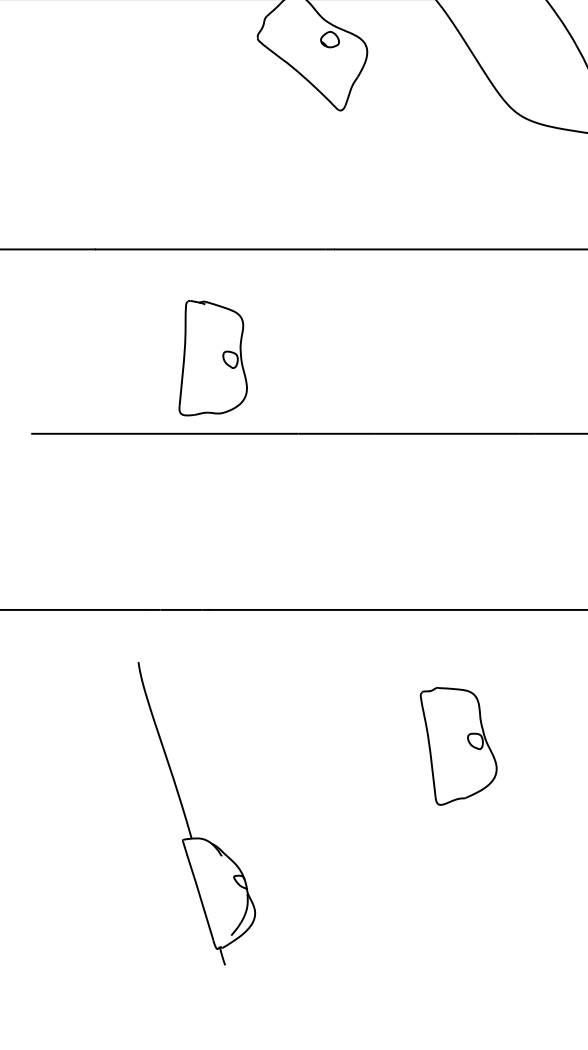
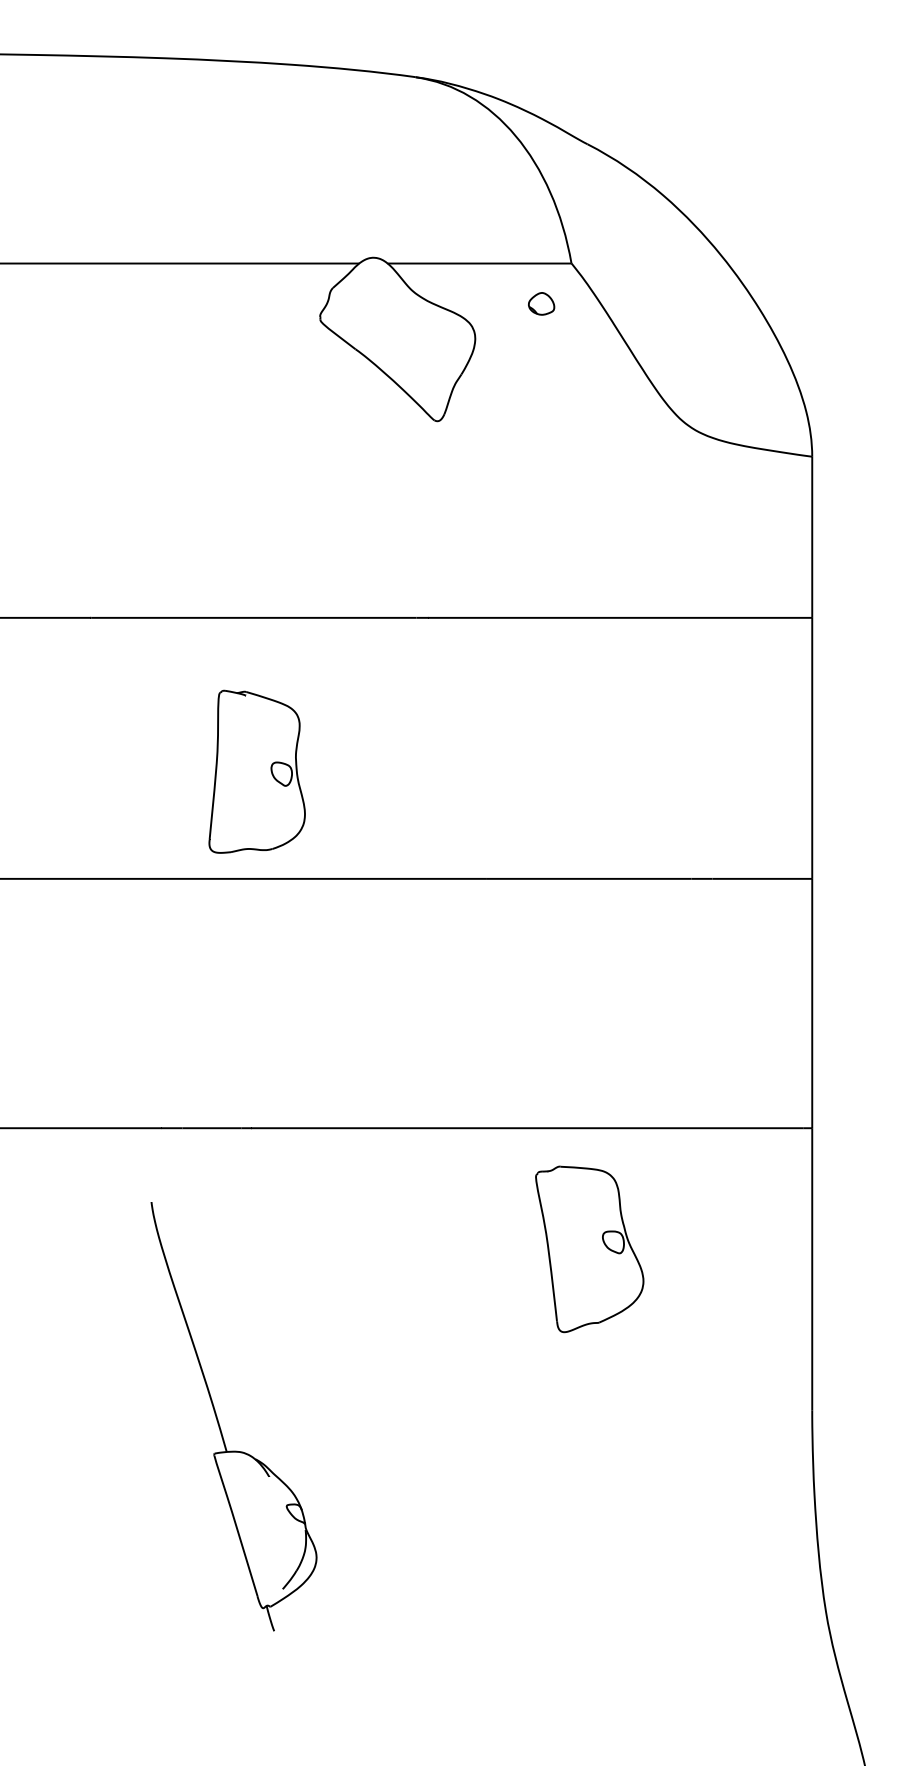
part: (329, 39) -> (541, 303), moved
part: (458, 746) -> (589, 1249), moved

